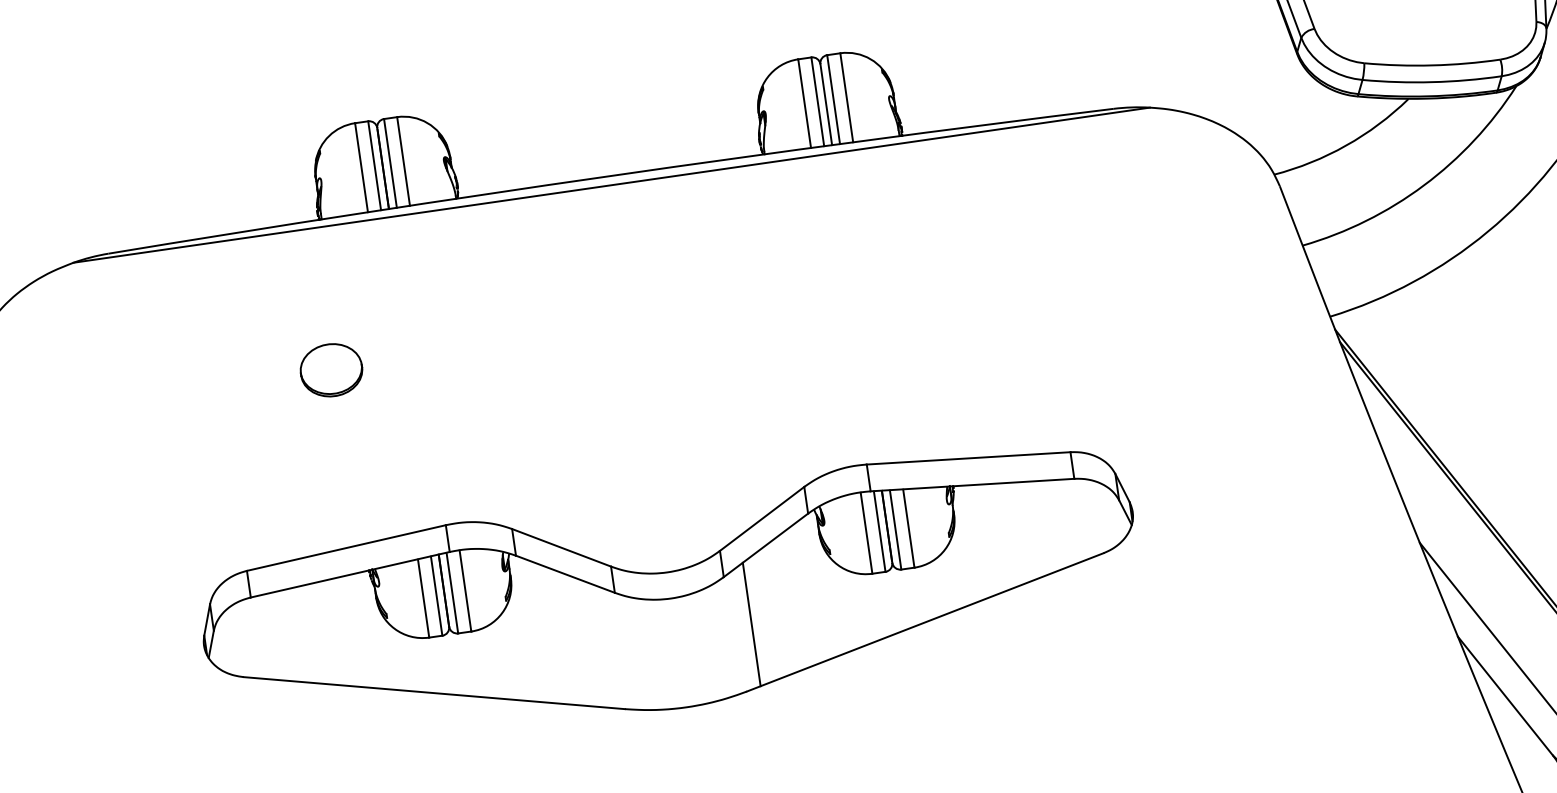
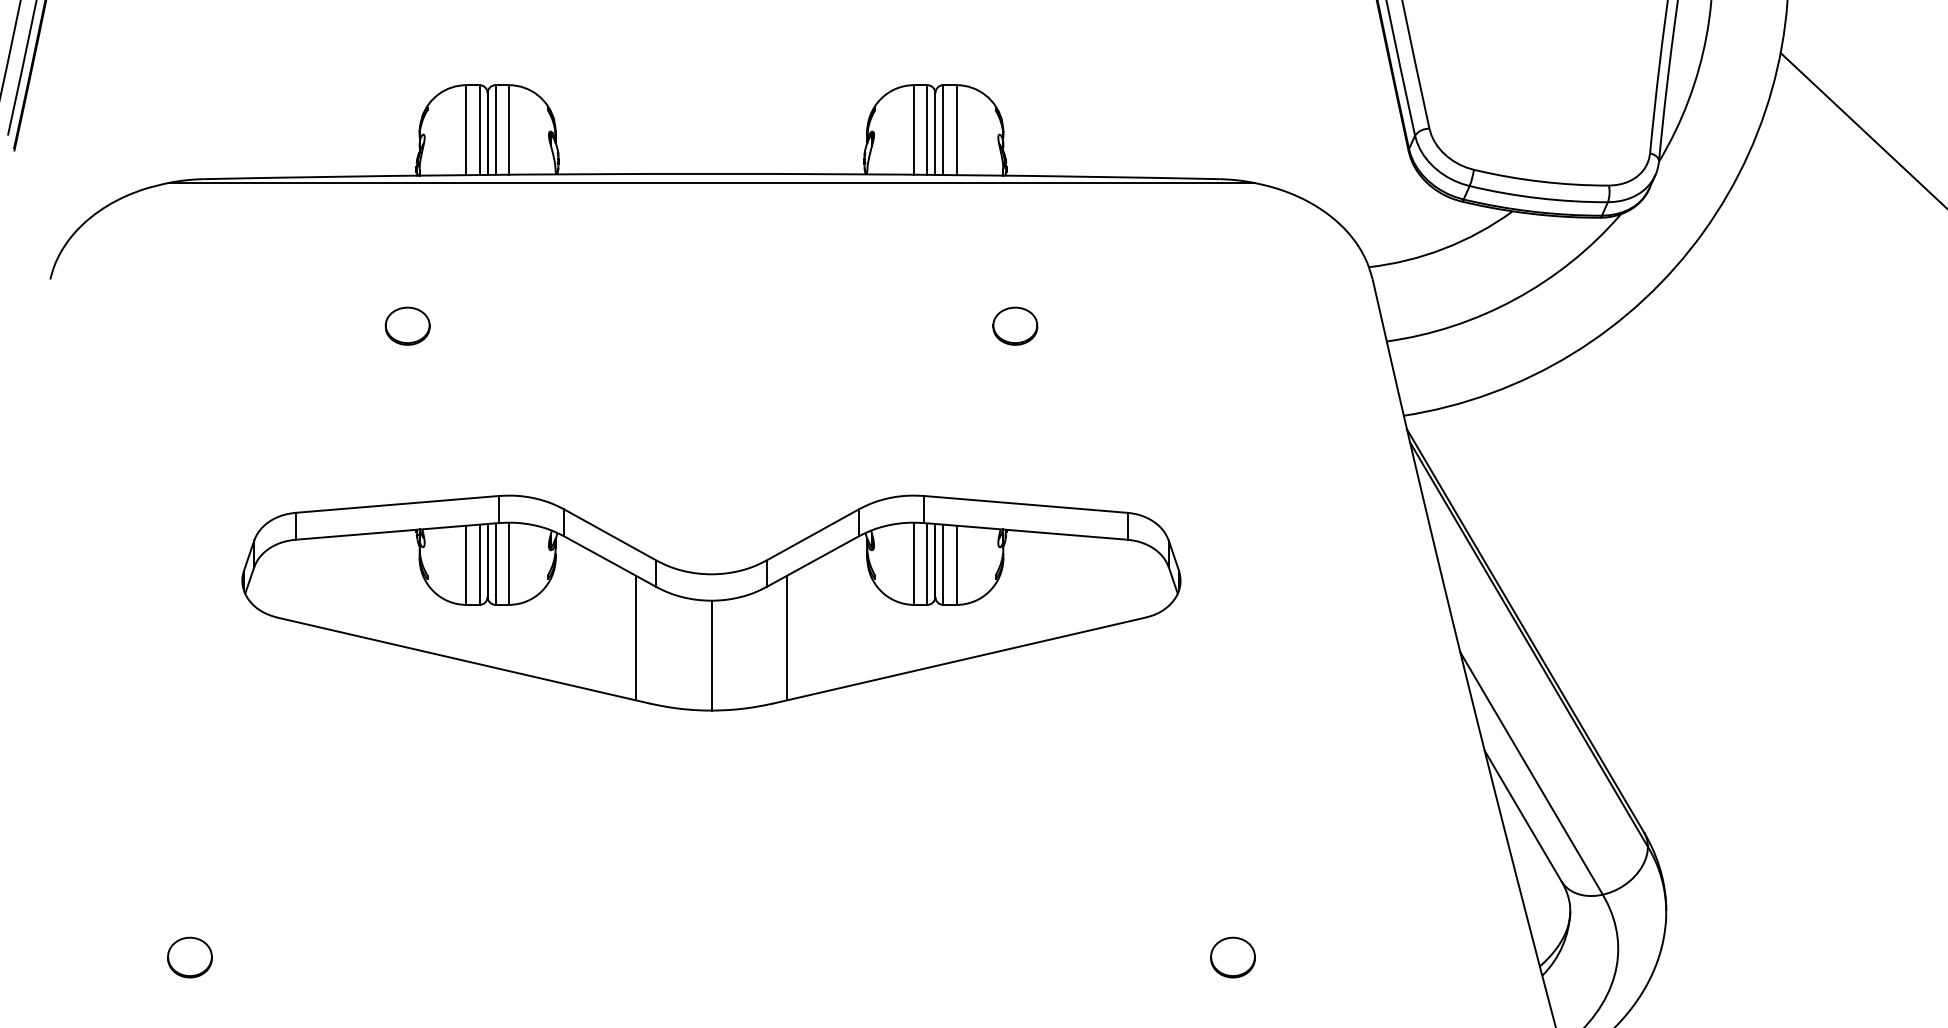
part: (932, 282) -> (1015, 325), added
part: (331, 369) -> (407, 325), size x0.71
line: (601, 645) -> (635, 637), added
line: (679, 652) -> (711, 655), added

